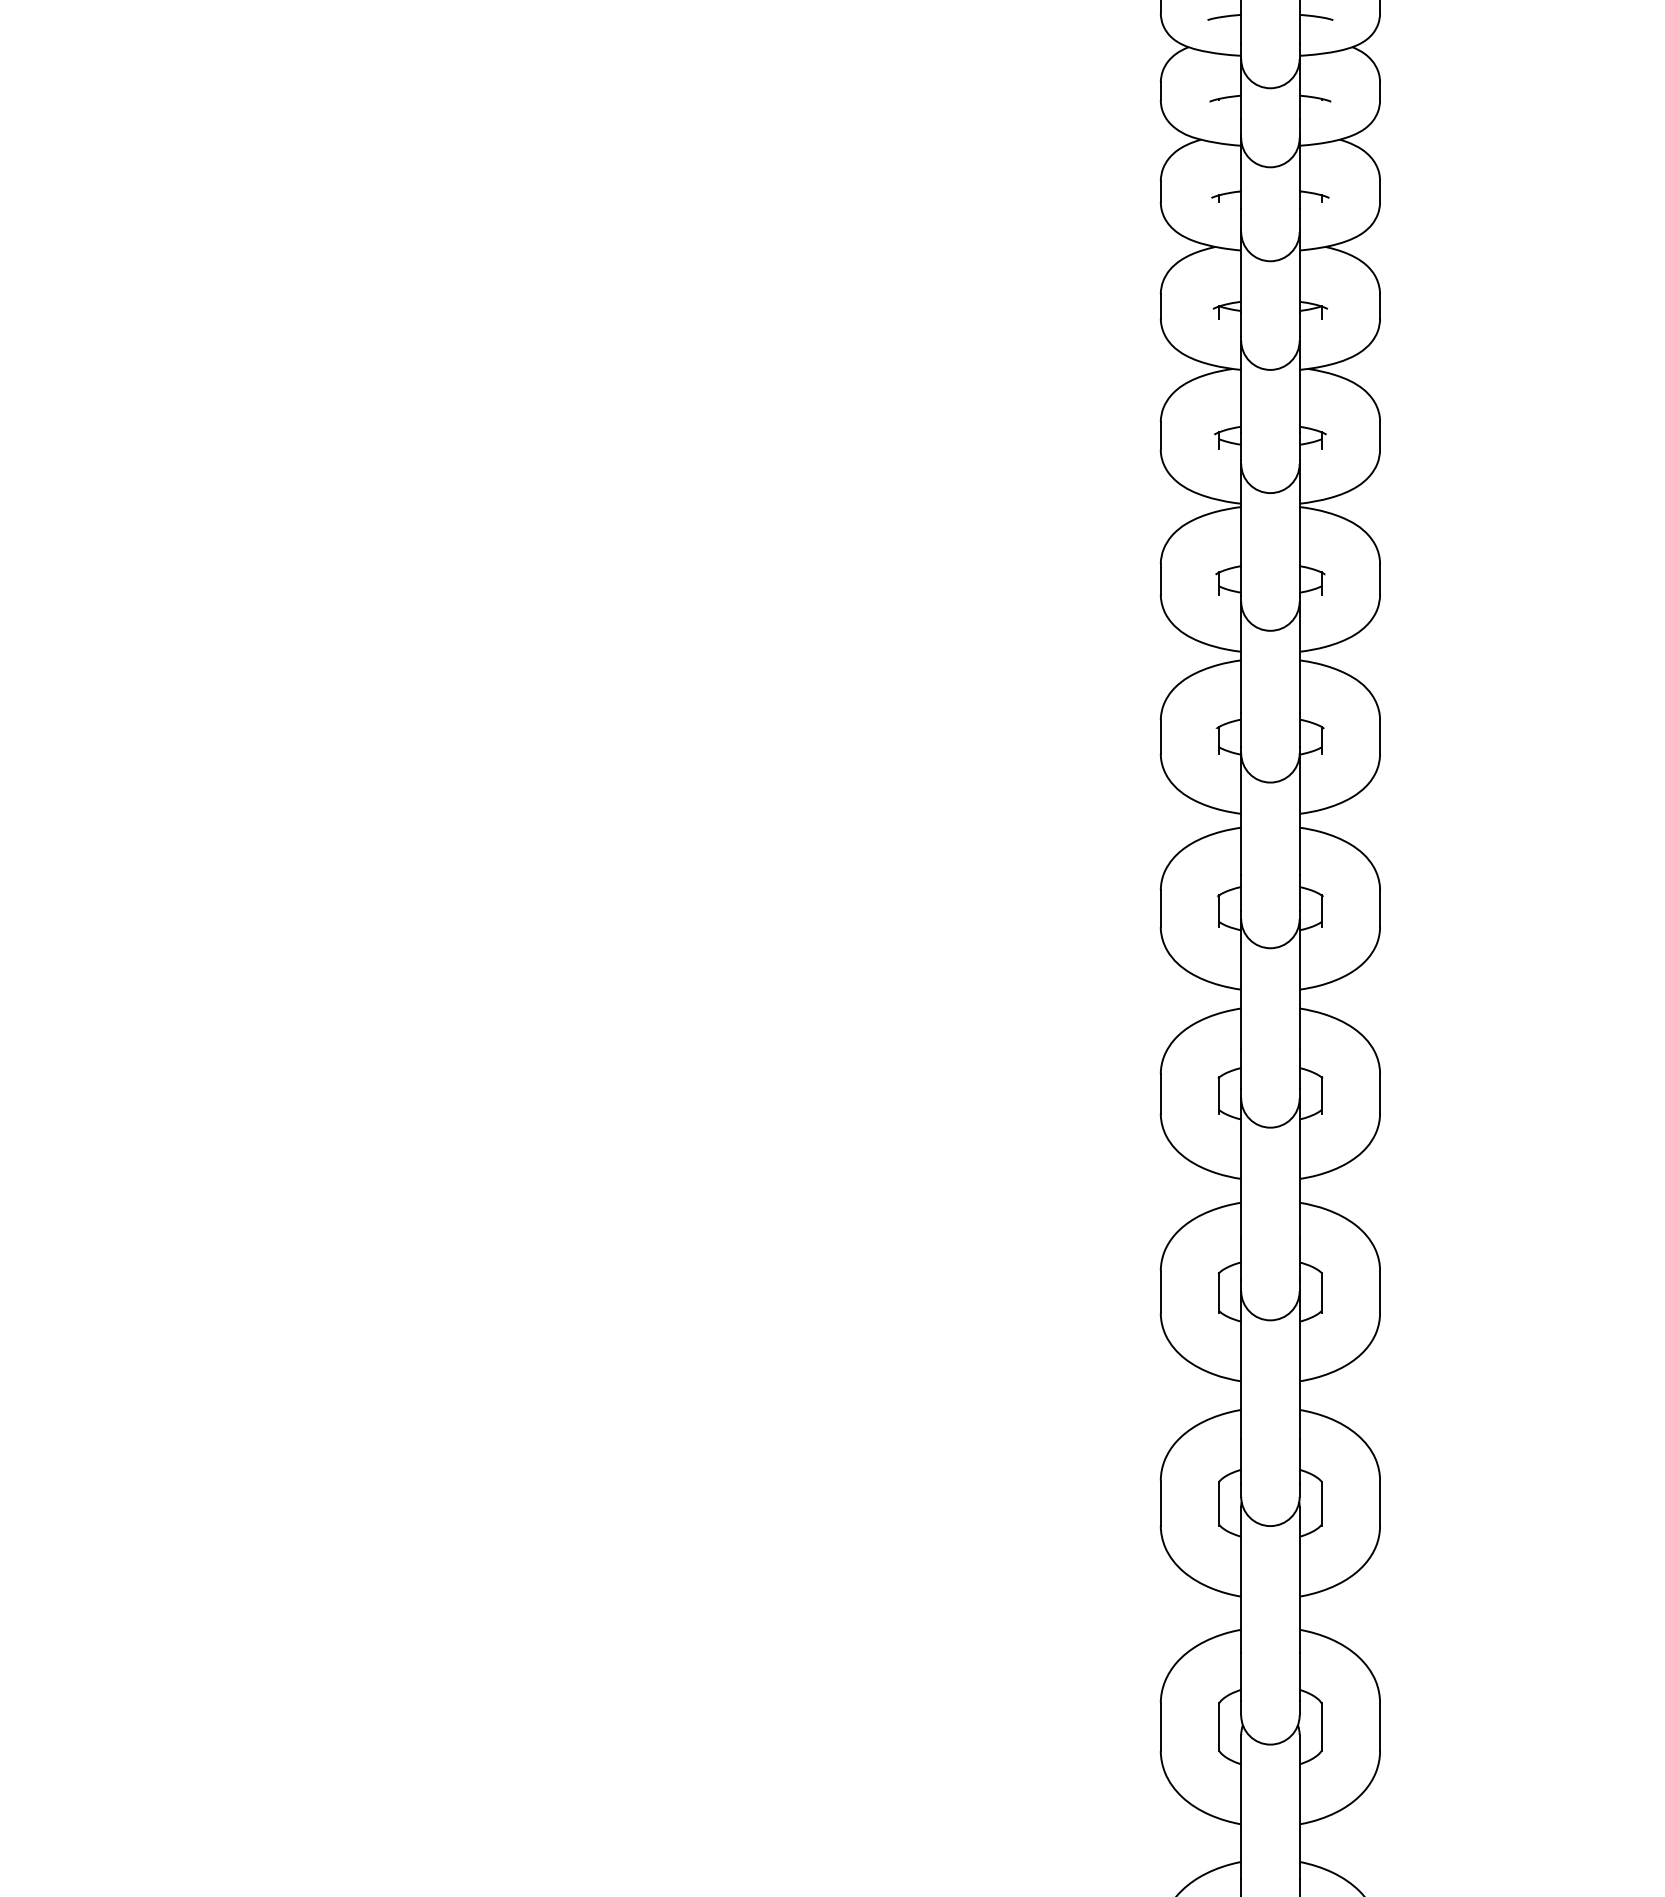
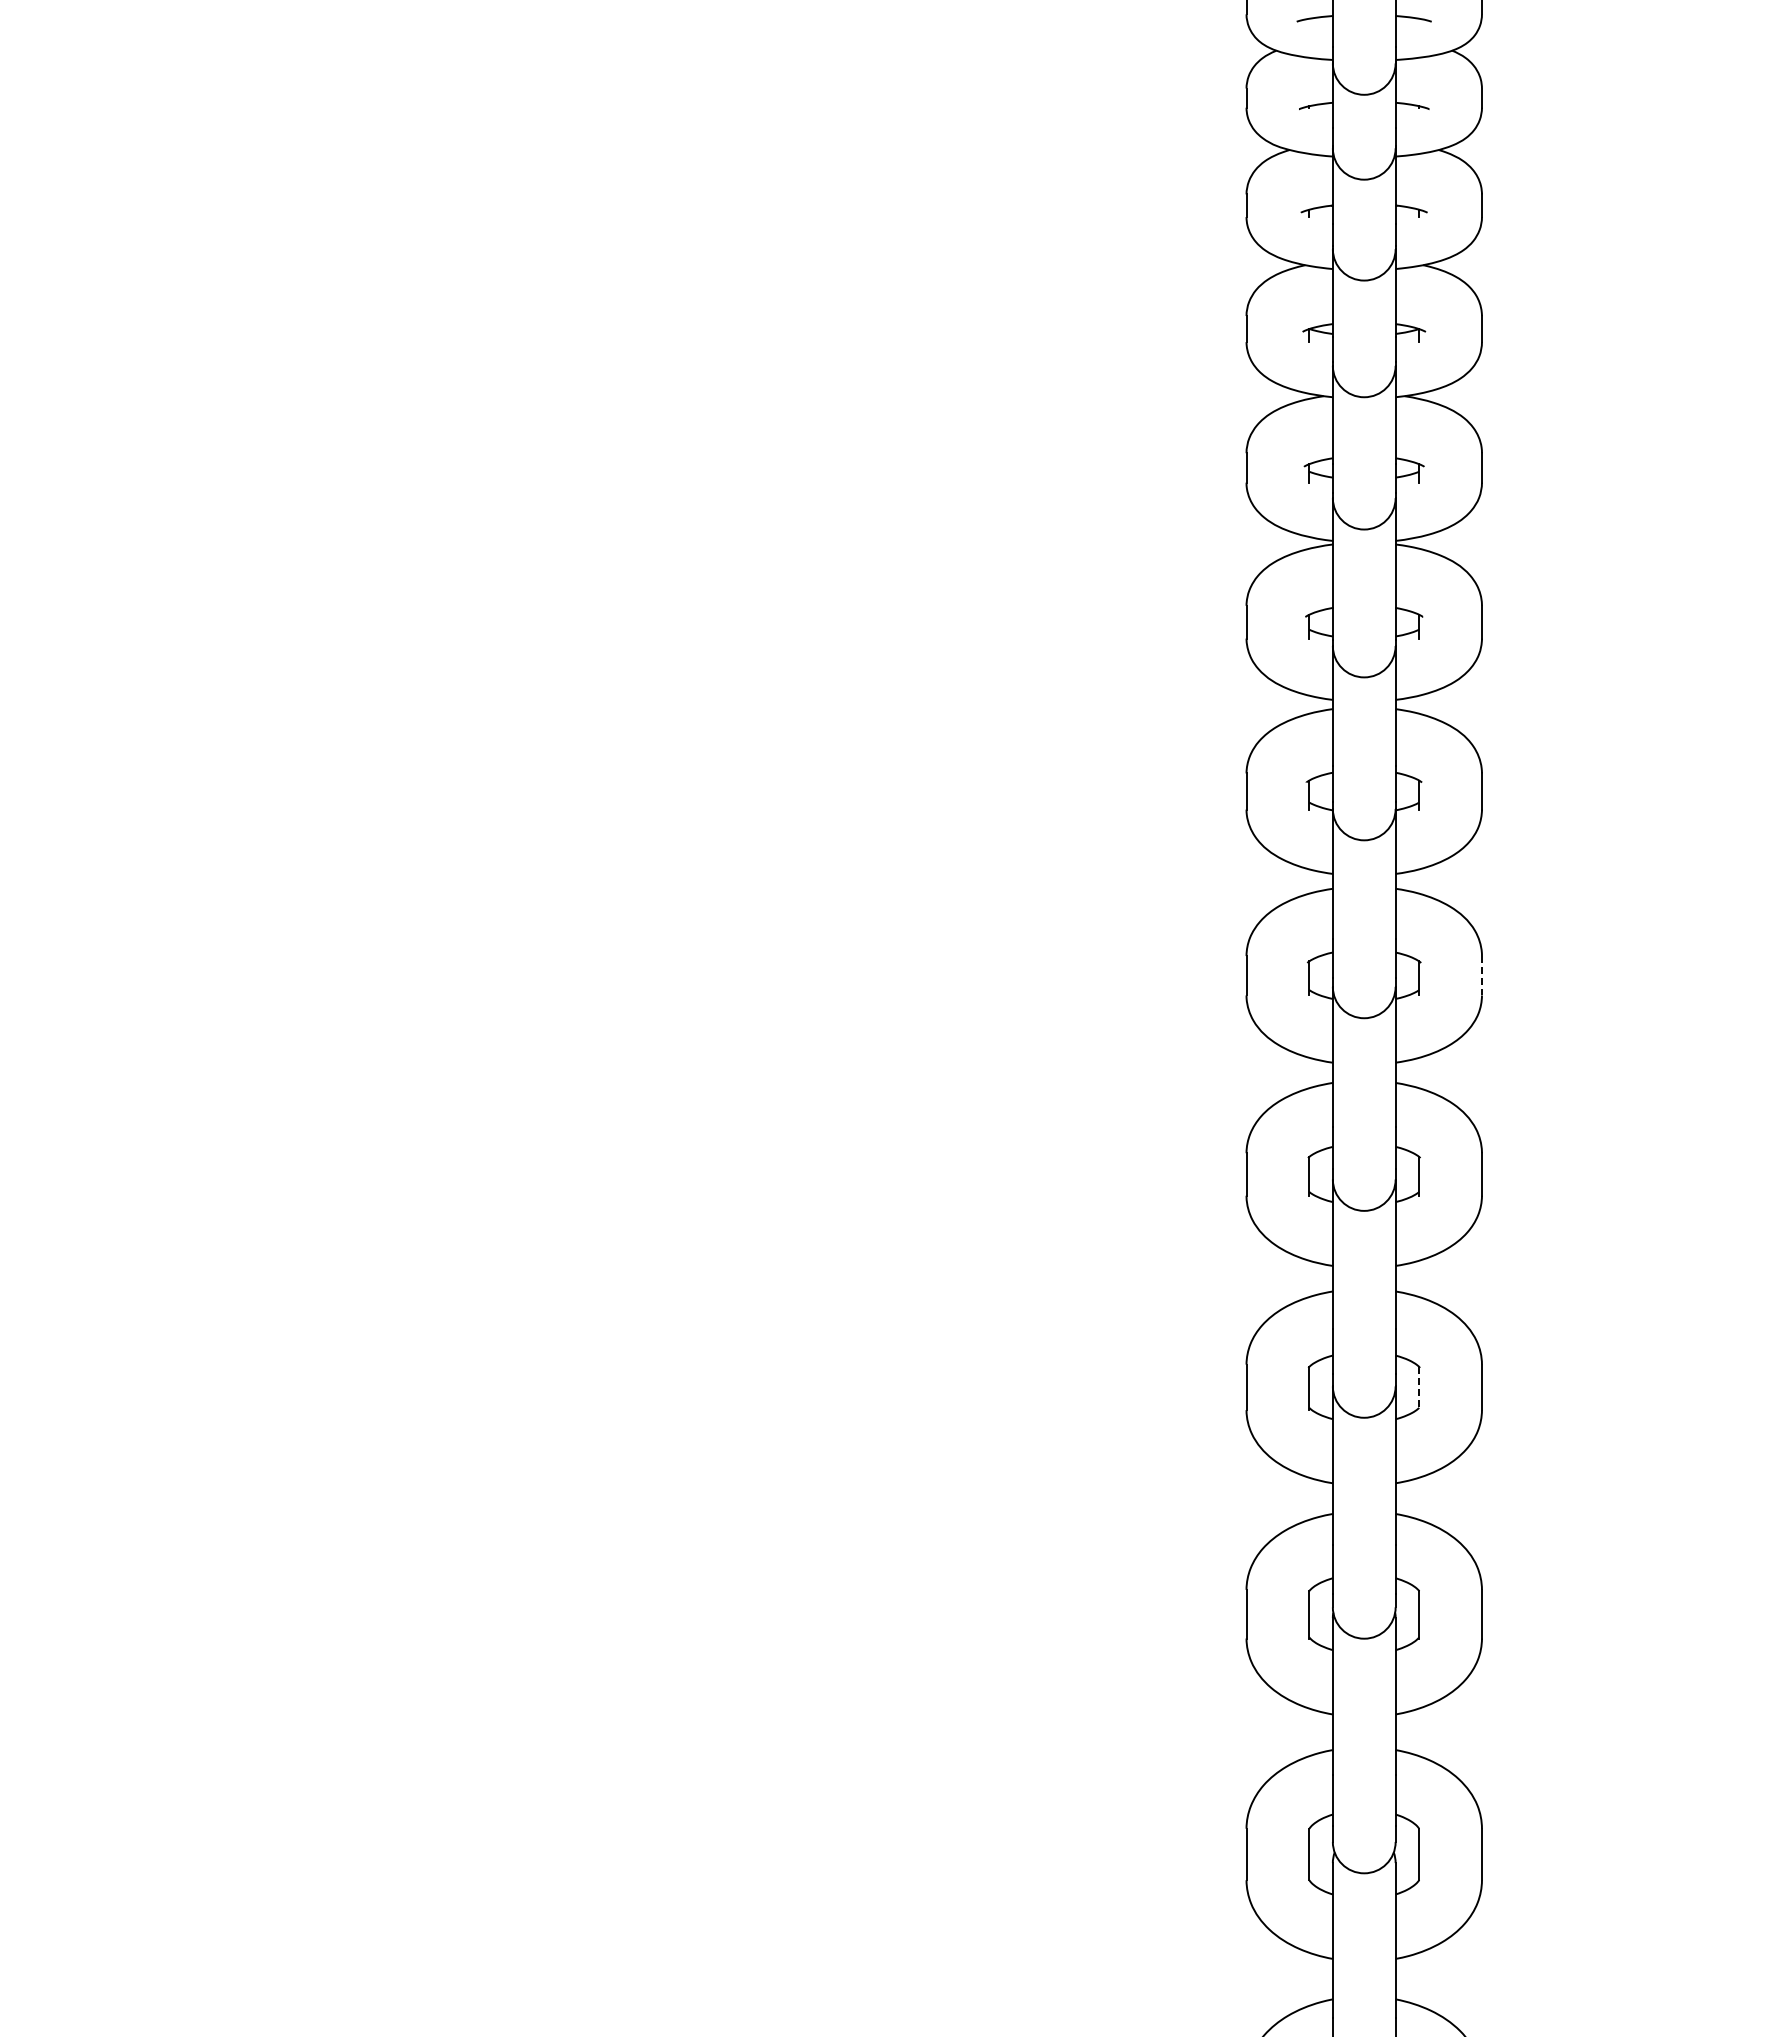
line: (1379, 908) -> (1481, 975), solid -> dashed
line: (1321, 1293) -> (1419, 1388), solid -> dashed

